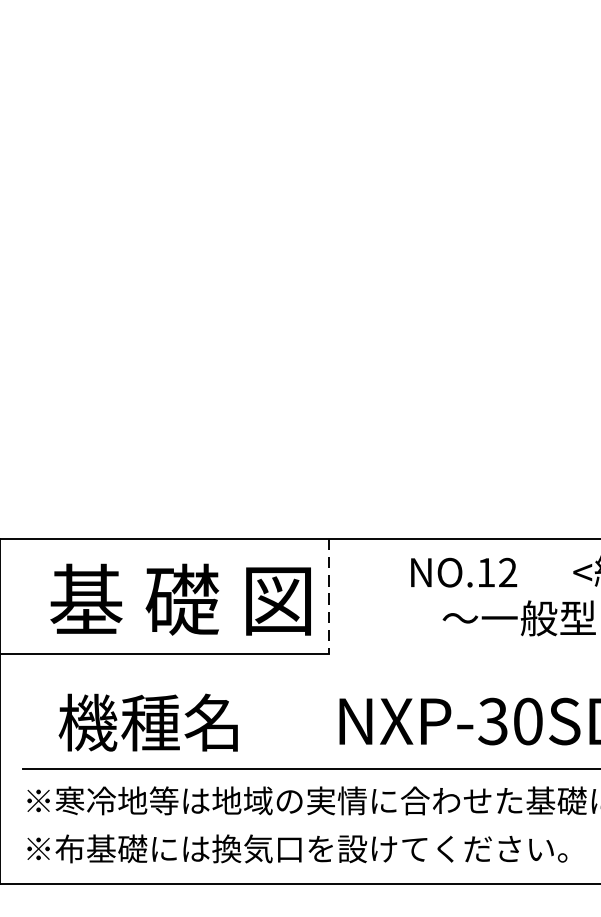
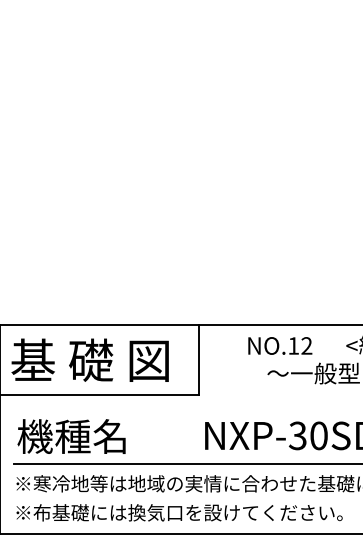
line: (328, 596) -> (198, 360), dashed -> solid
text: (179, 598) -> (89, 359), moved
text: (148, 722) -> (71, 436), moved

